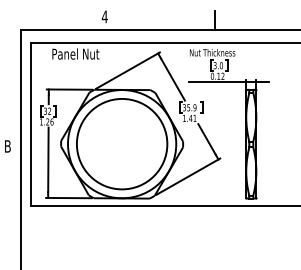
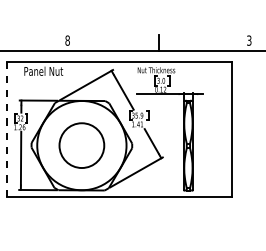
text: (104, 16) -> (67, 40), 4 -> 8
line: (30, 124) -> (6, 129), solid -> dashed
circle: (121, 144) -> (81, 145), size x0.6

